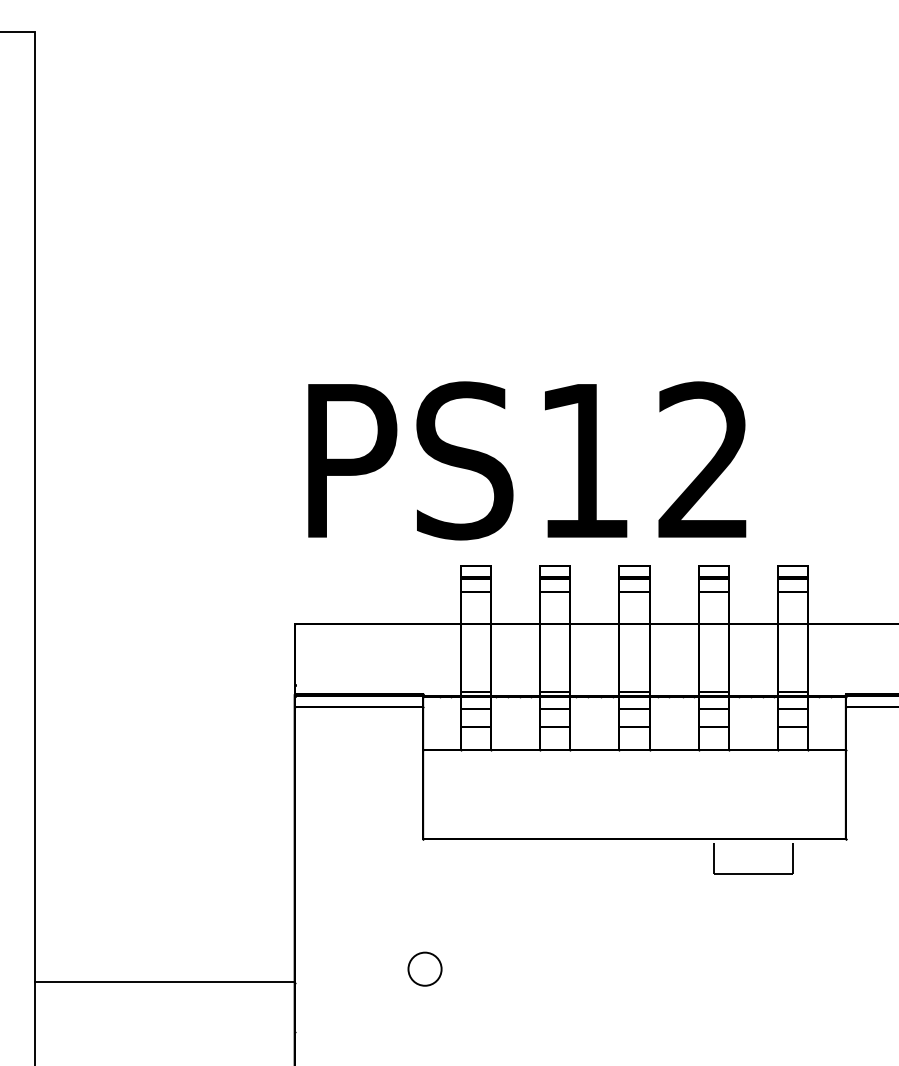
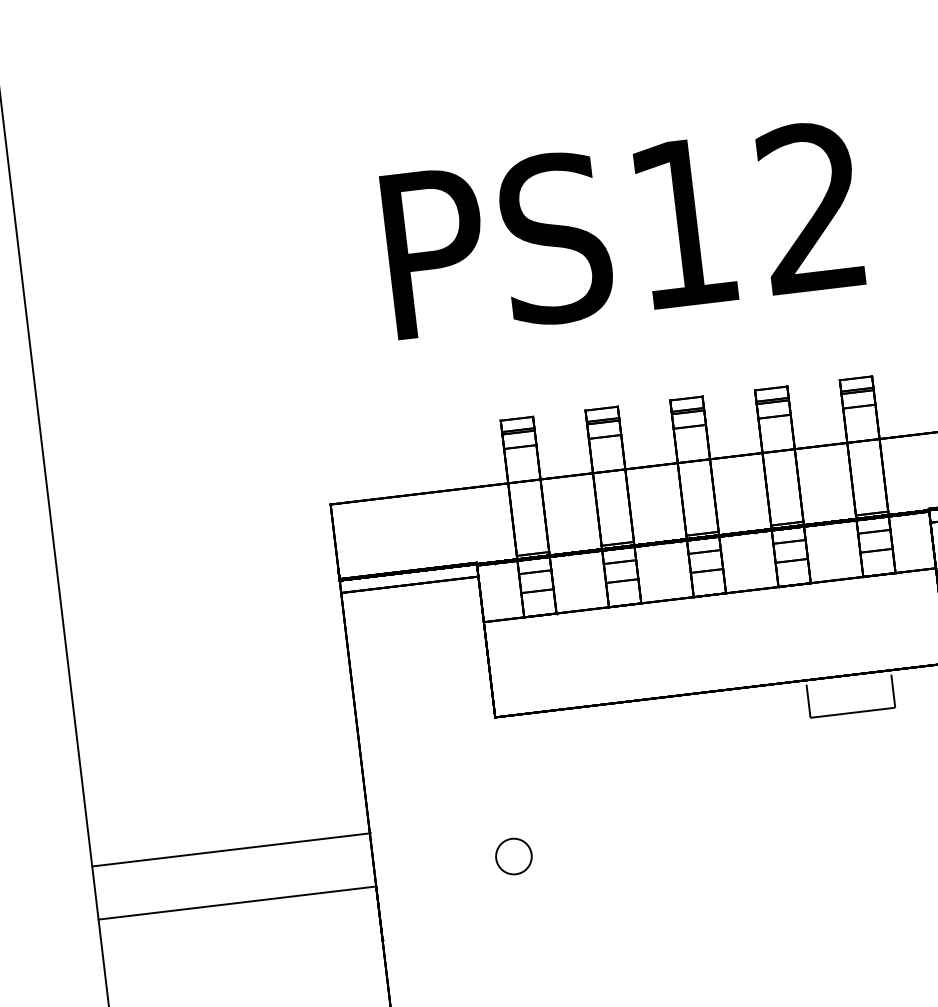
text: (527, 460) -> (622, 230), moved
line: (165, 931) -> (231, 849), added

